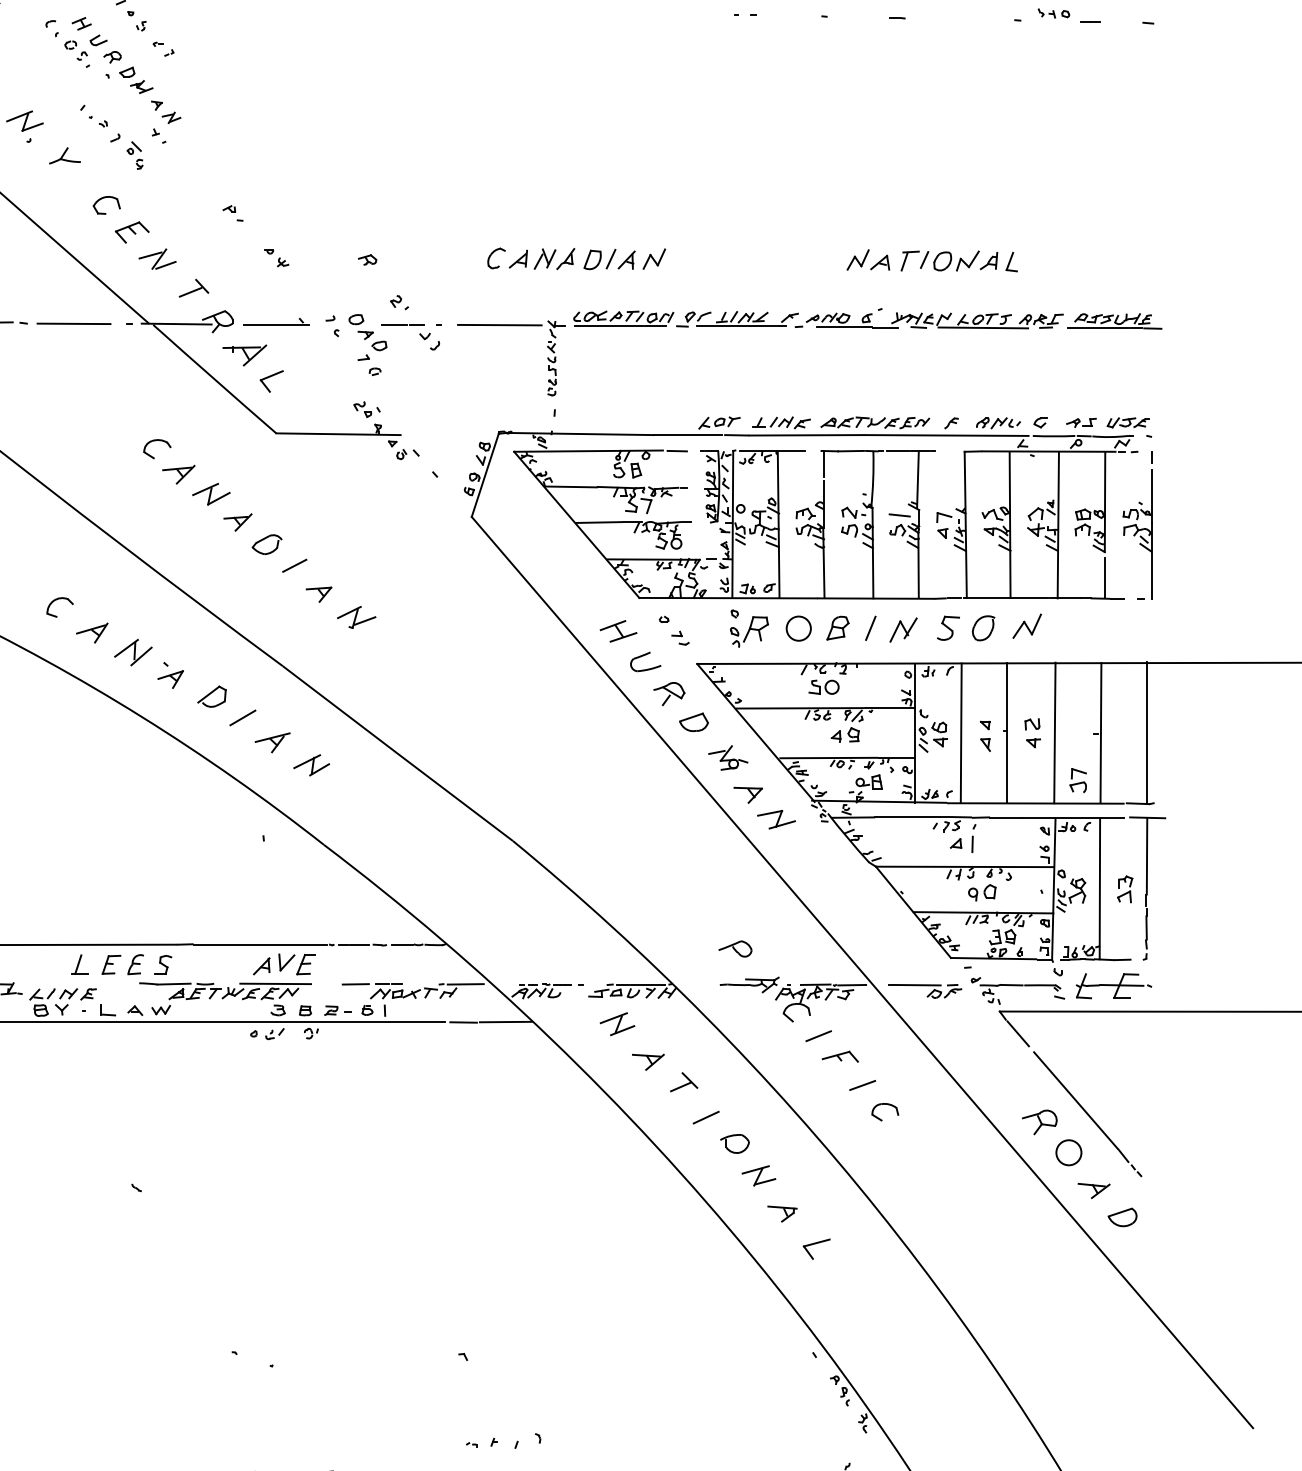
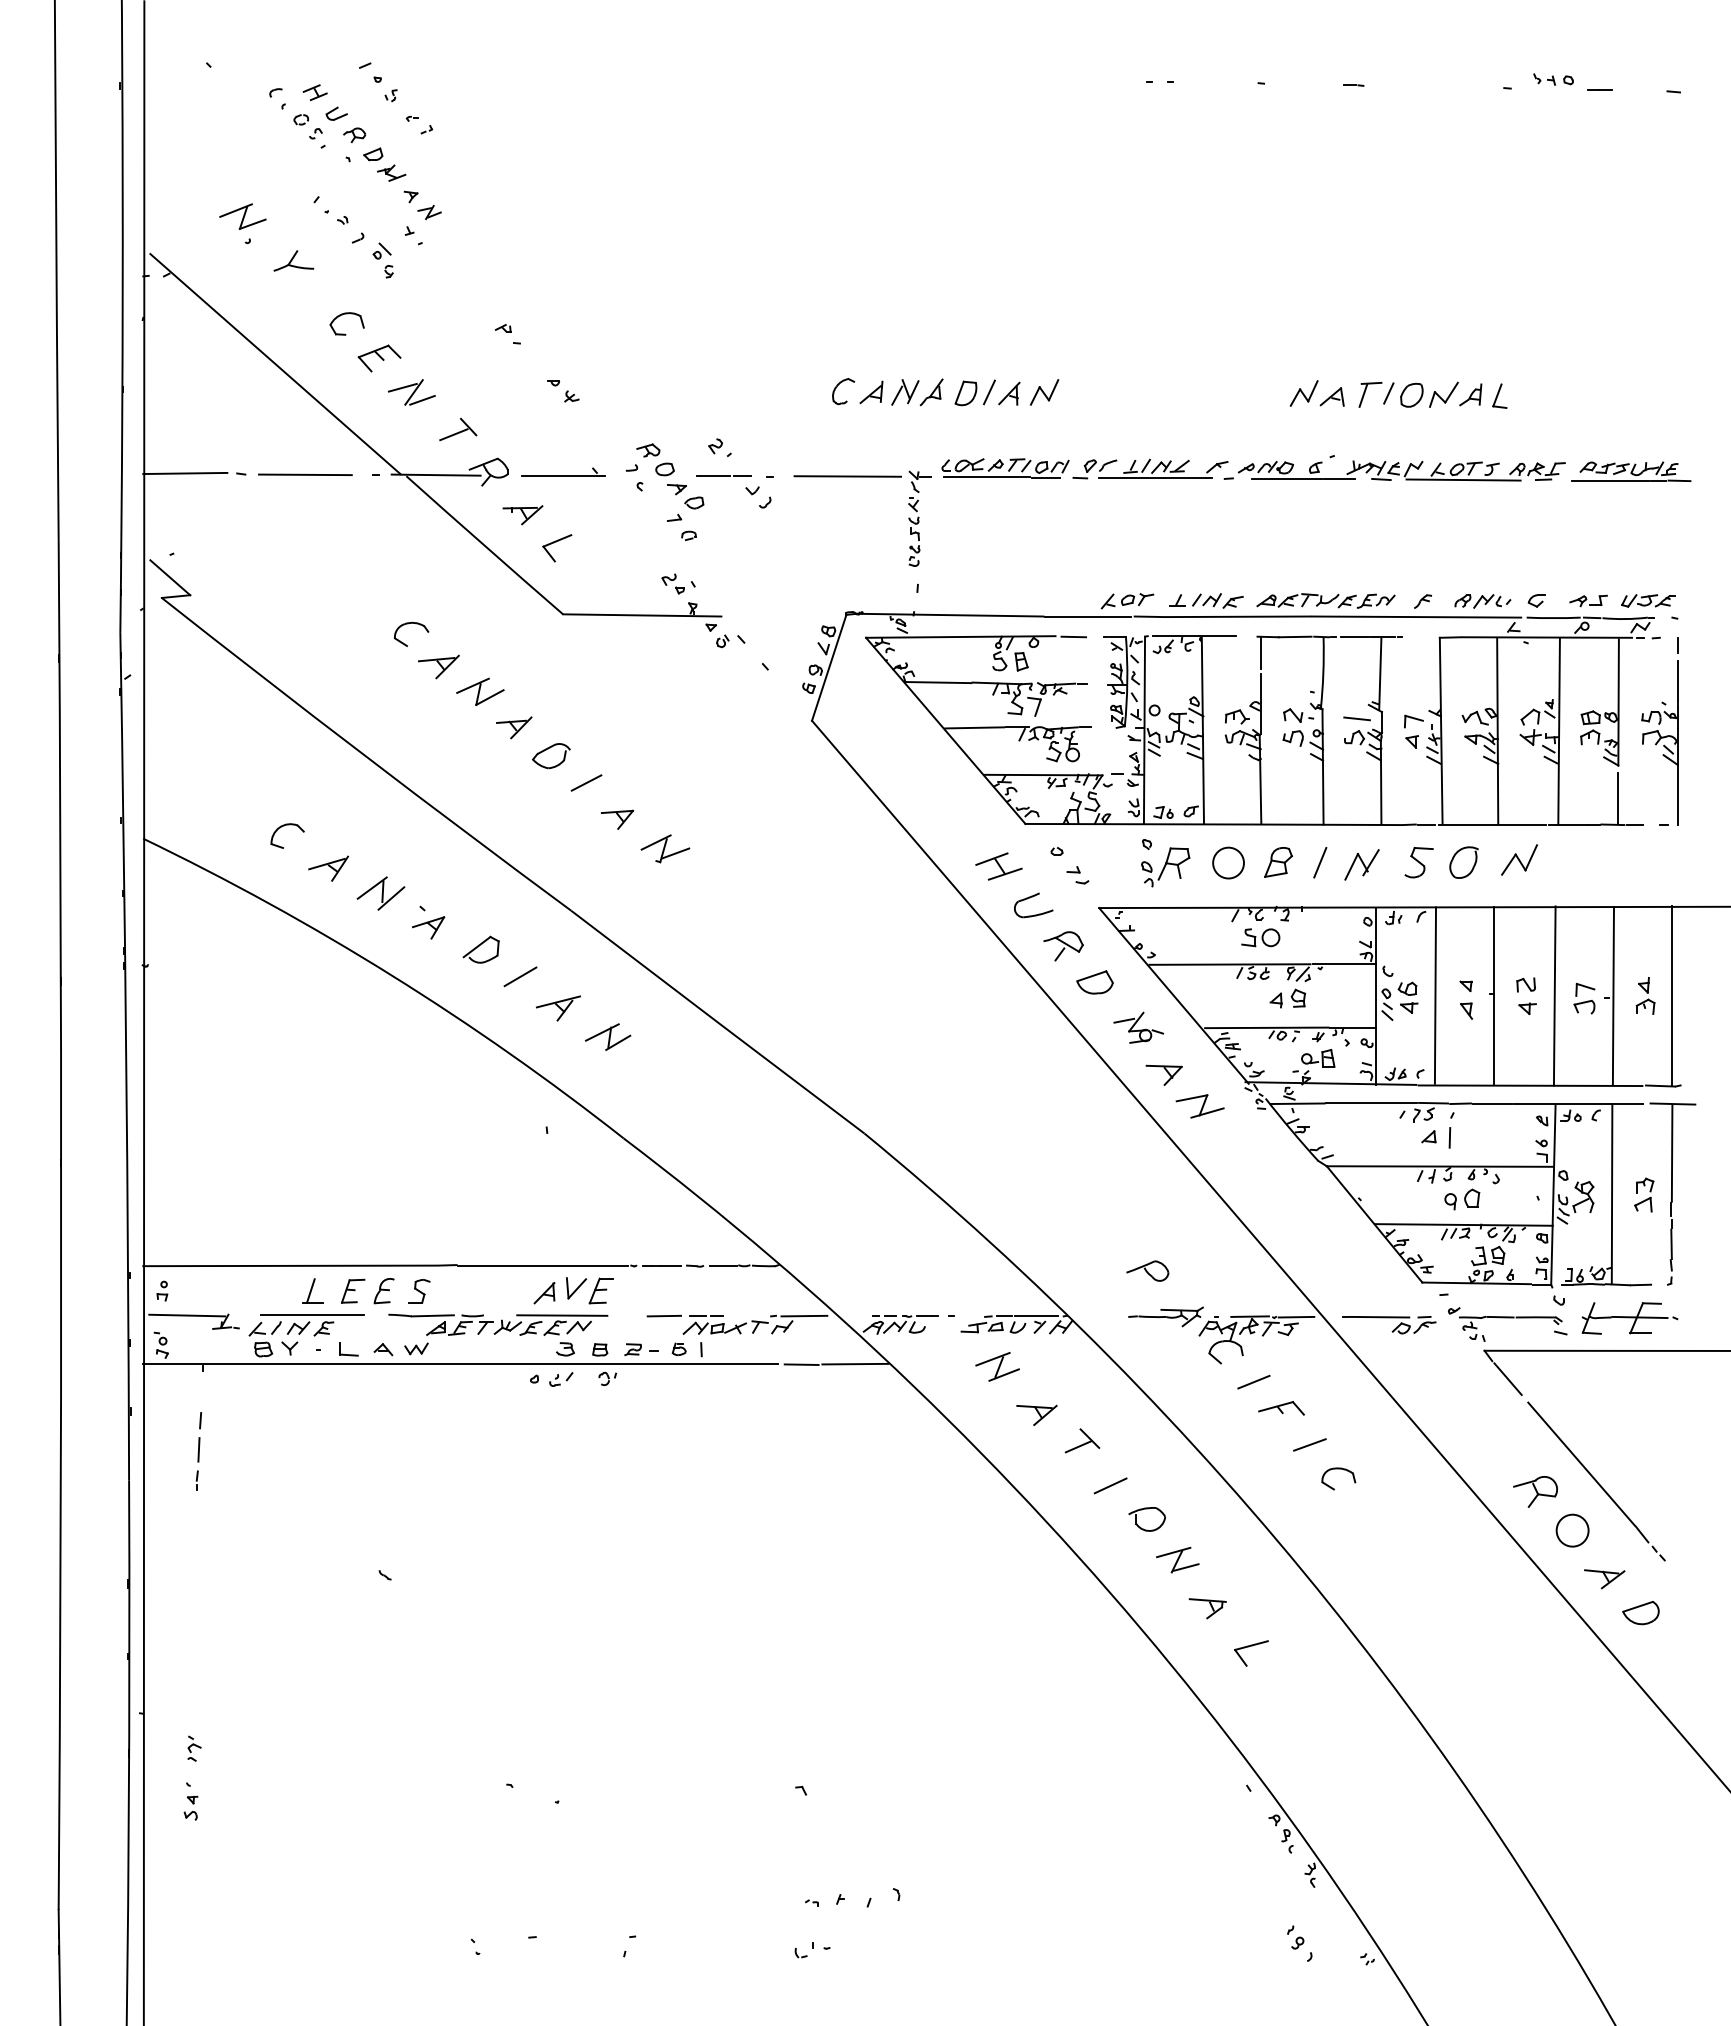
part: (367, 259) -> (648, 450), moved
part: (244, 355) -> (522, 515), size x0.71
part: (1126, 732) -> (1645, 995), added
part: (1078, 780) -> (1584, 998), moved
line: (79, 983) -> (312, 1315), added

